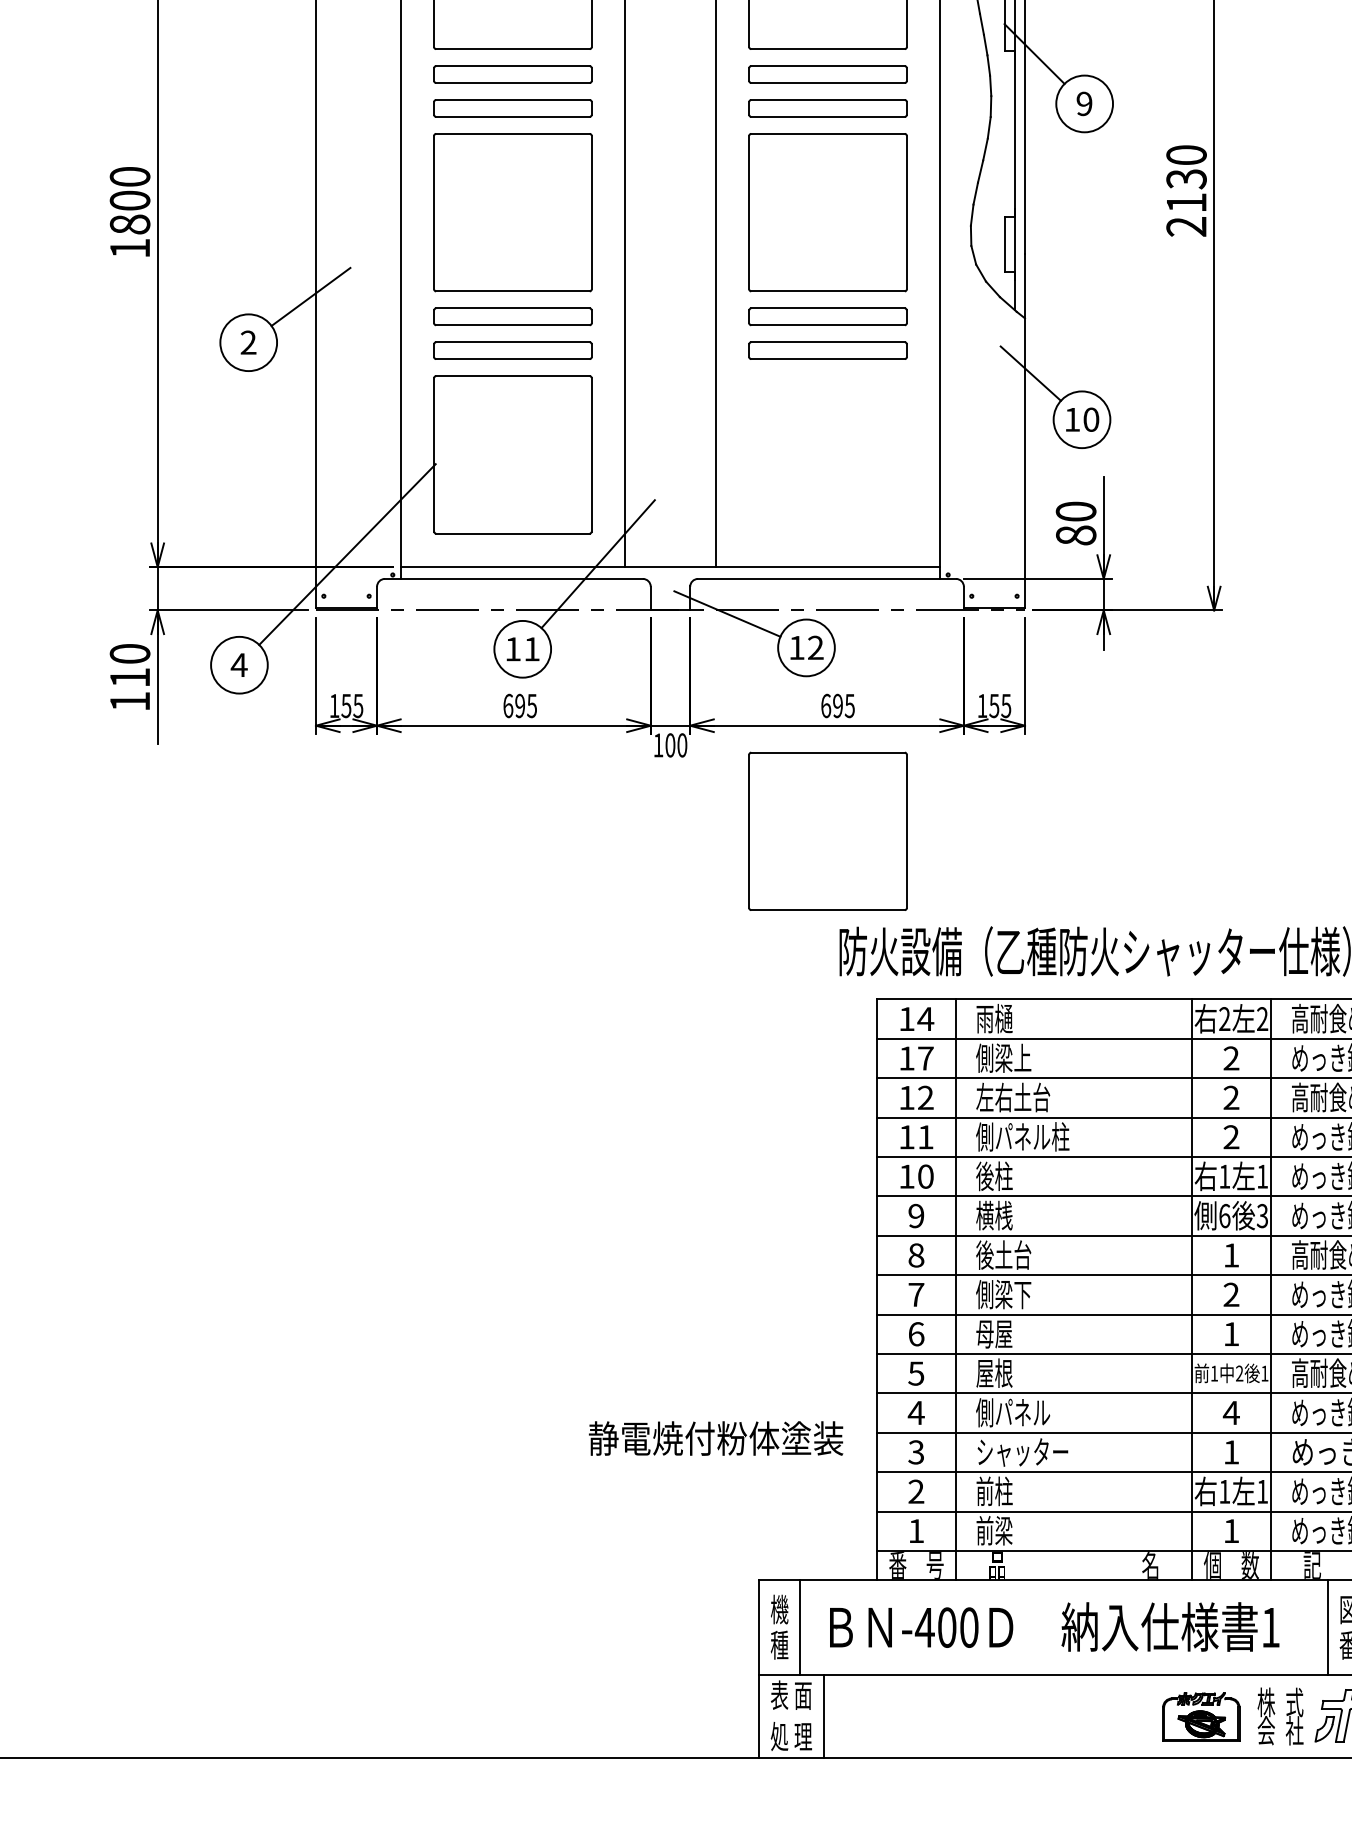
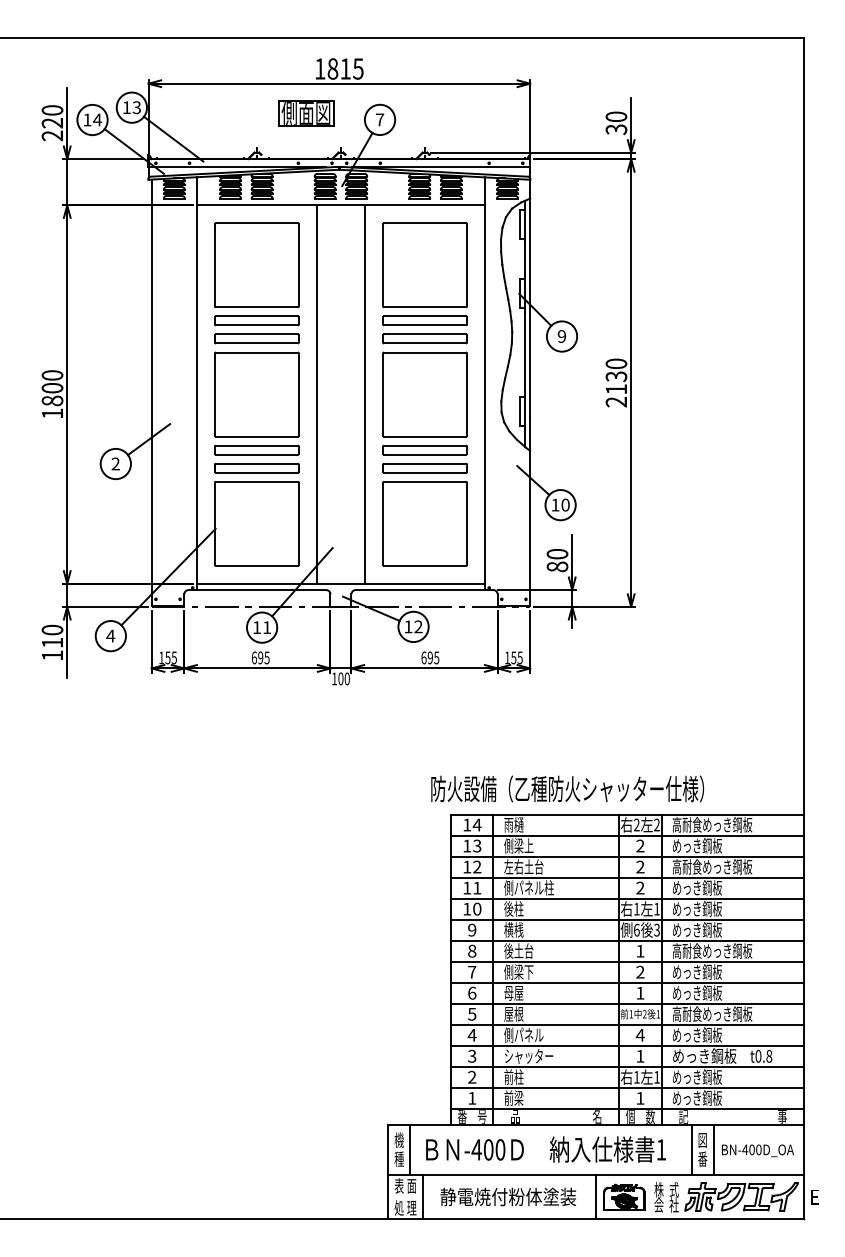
part: (826, 830) -> (424, 523), moved
text: (926, 1057) -> (477, 845), 17 -> 13
text: (716, 1437) -> (508, 1196), moved
line: (1149, 1716) -> (596, 1197), added

